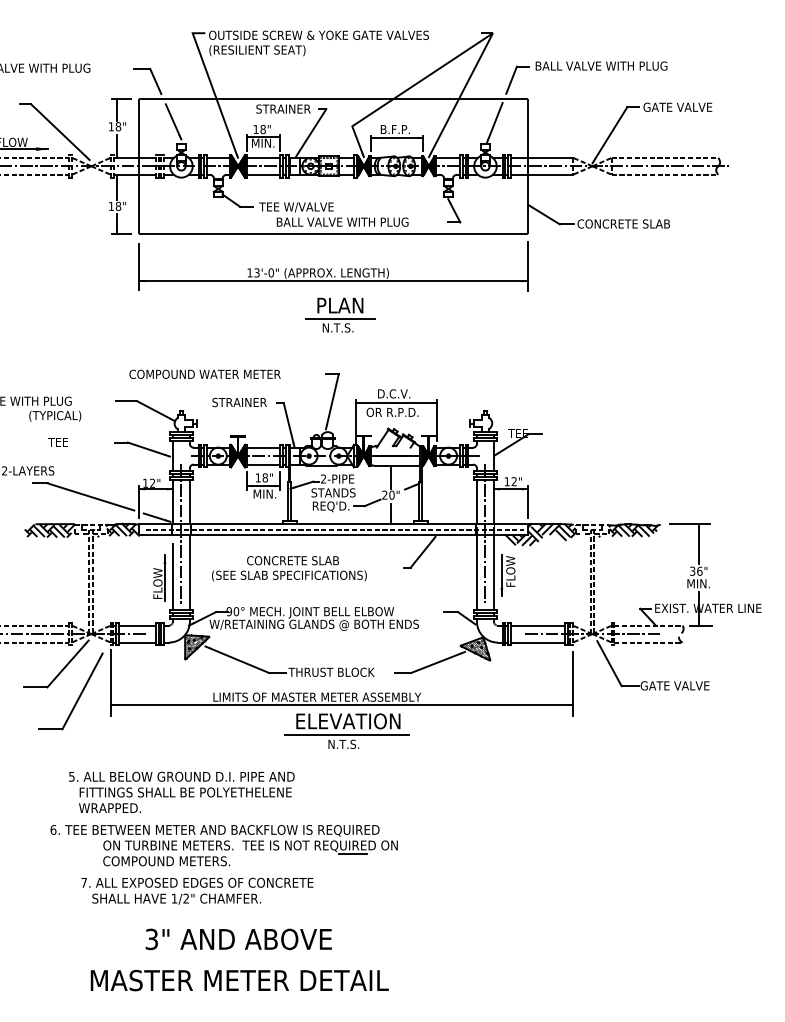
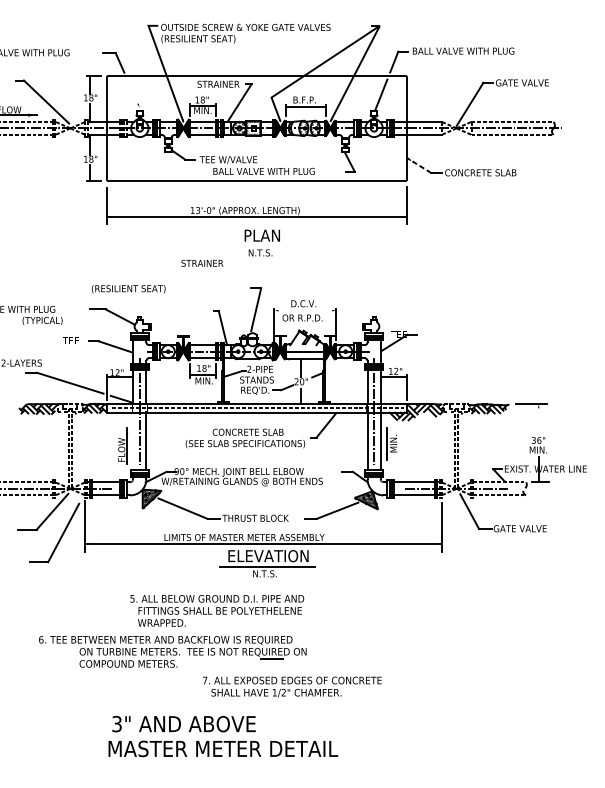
line: (173, 121) -> (133, 93), removed
line: (543, 214) -> (418, 165), solid -> dashed
line: (340, 318) -> (262, 245), removed
text: (199, 374) -> (153, 288), COMPOUND WATER METER -> (RESILIENT SEAT)
text: (239, 402) -> (202, 263), moved
line: (396, 402) -> (305, 310), removed
text: (57, 442) -> (70, 341), moved
line: (699, 543) -> (539, 419), removed
text: (289, 568) -> (245, 438), moved
text: (510, 570) -> (393, 439), FLOW -> MIN.
line: (172, 576) -> (132, 444), removed
text: (181, 791) -> (216, 610), moved
text: (197, 890) -> (292, 686), moved
text: (239, 980) -> (223, 748), moved

